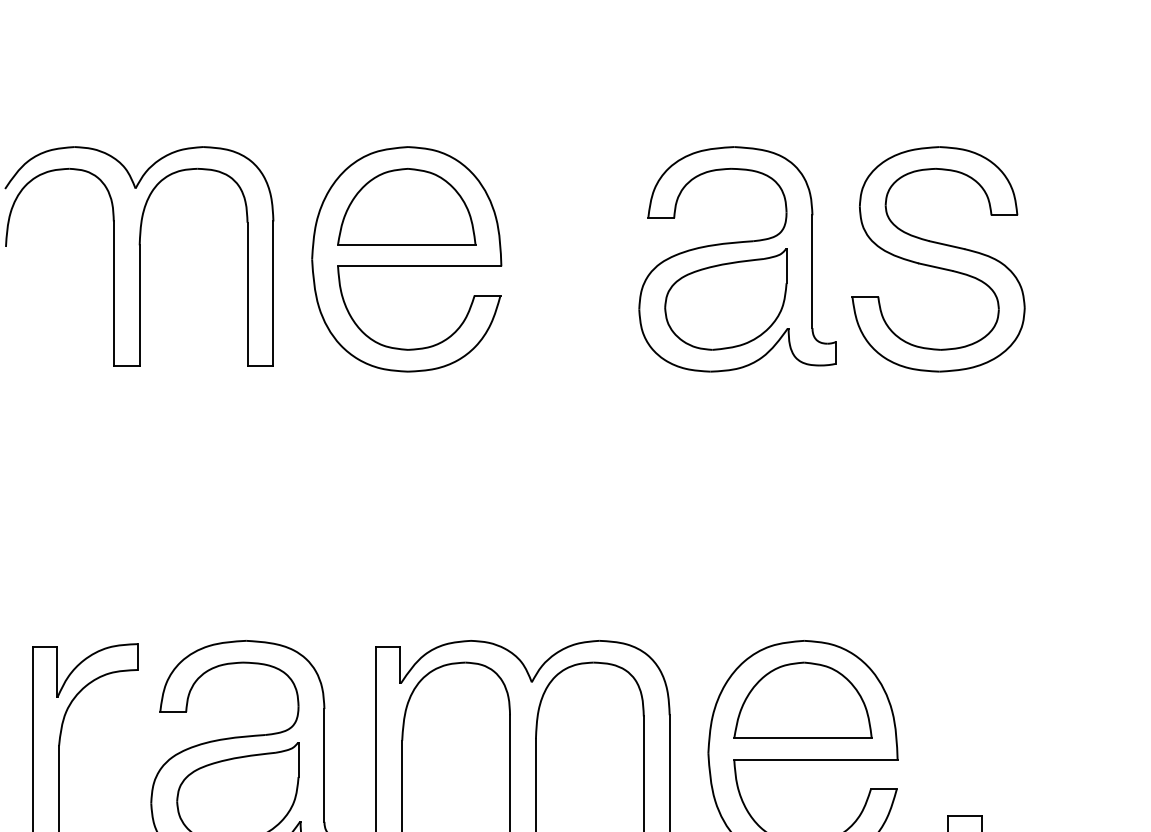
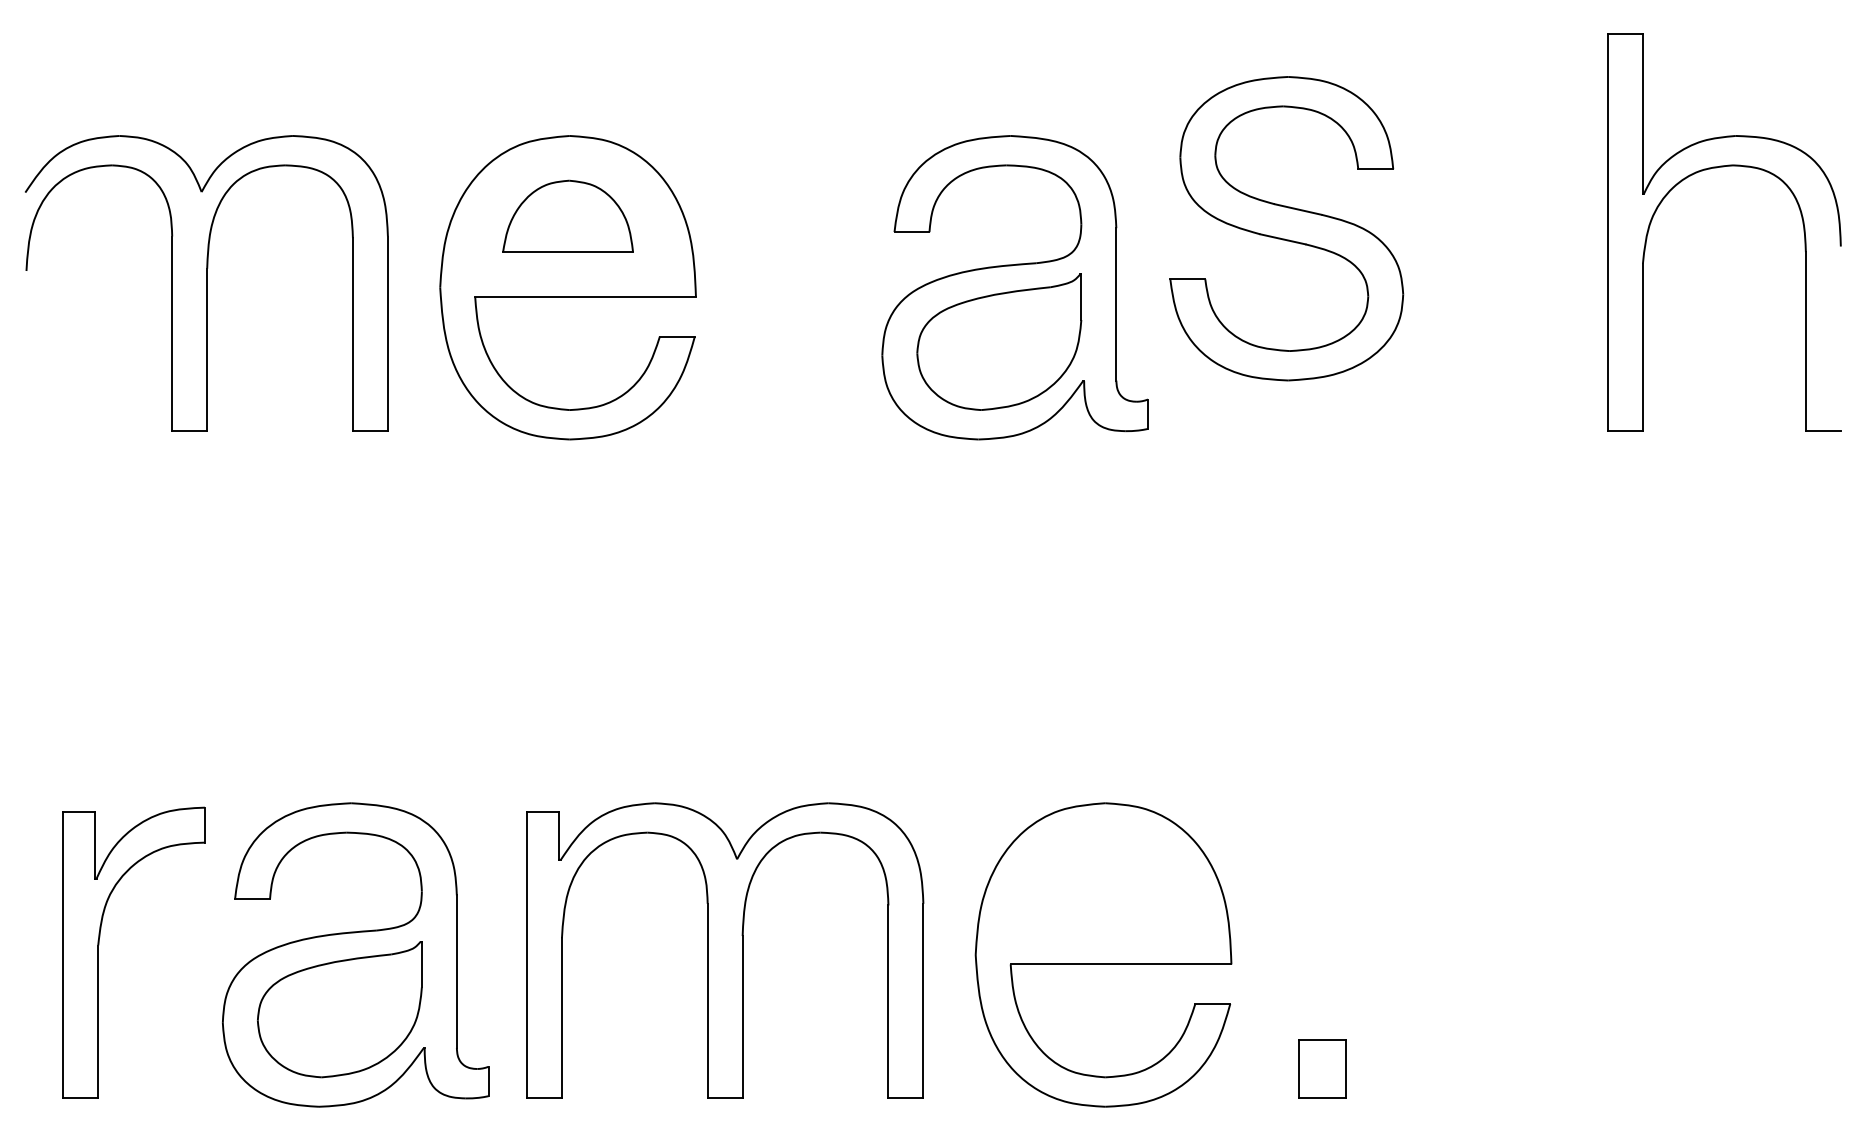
part: (406, 206) -> (567, 216), size x0.7
part: (938, 259) -> (1286, 228), moved
part: (802, 700) -> (1103, 883), removed

